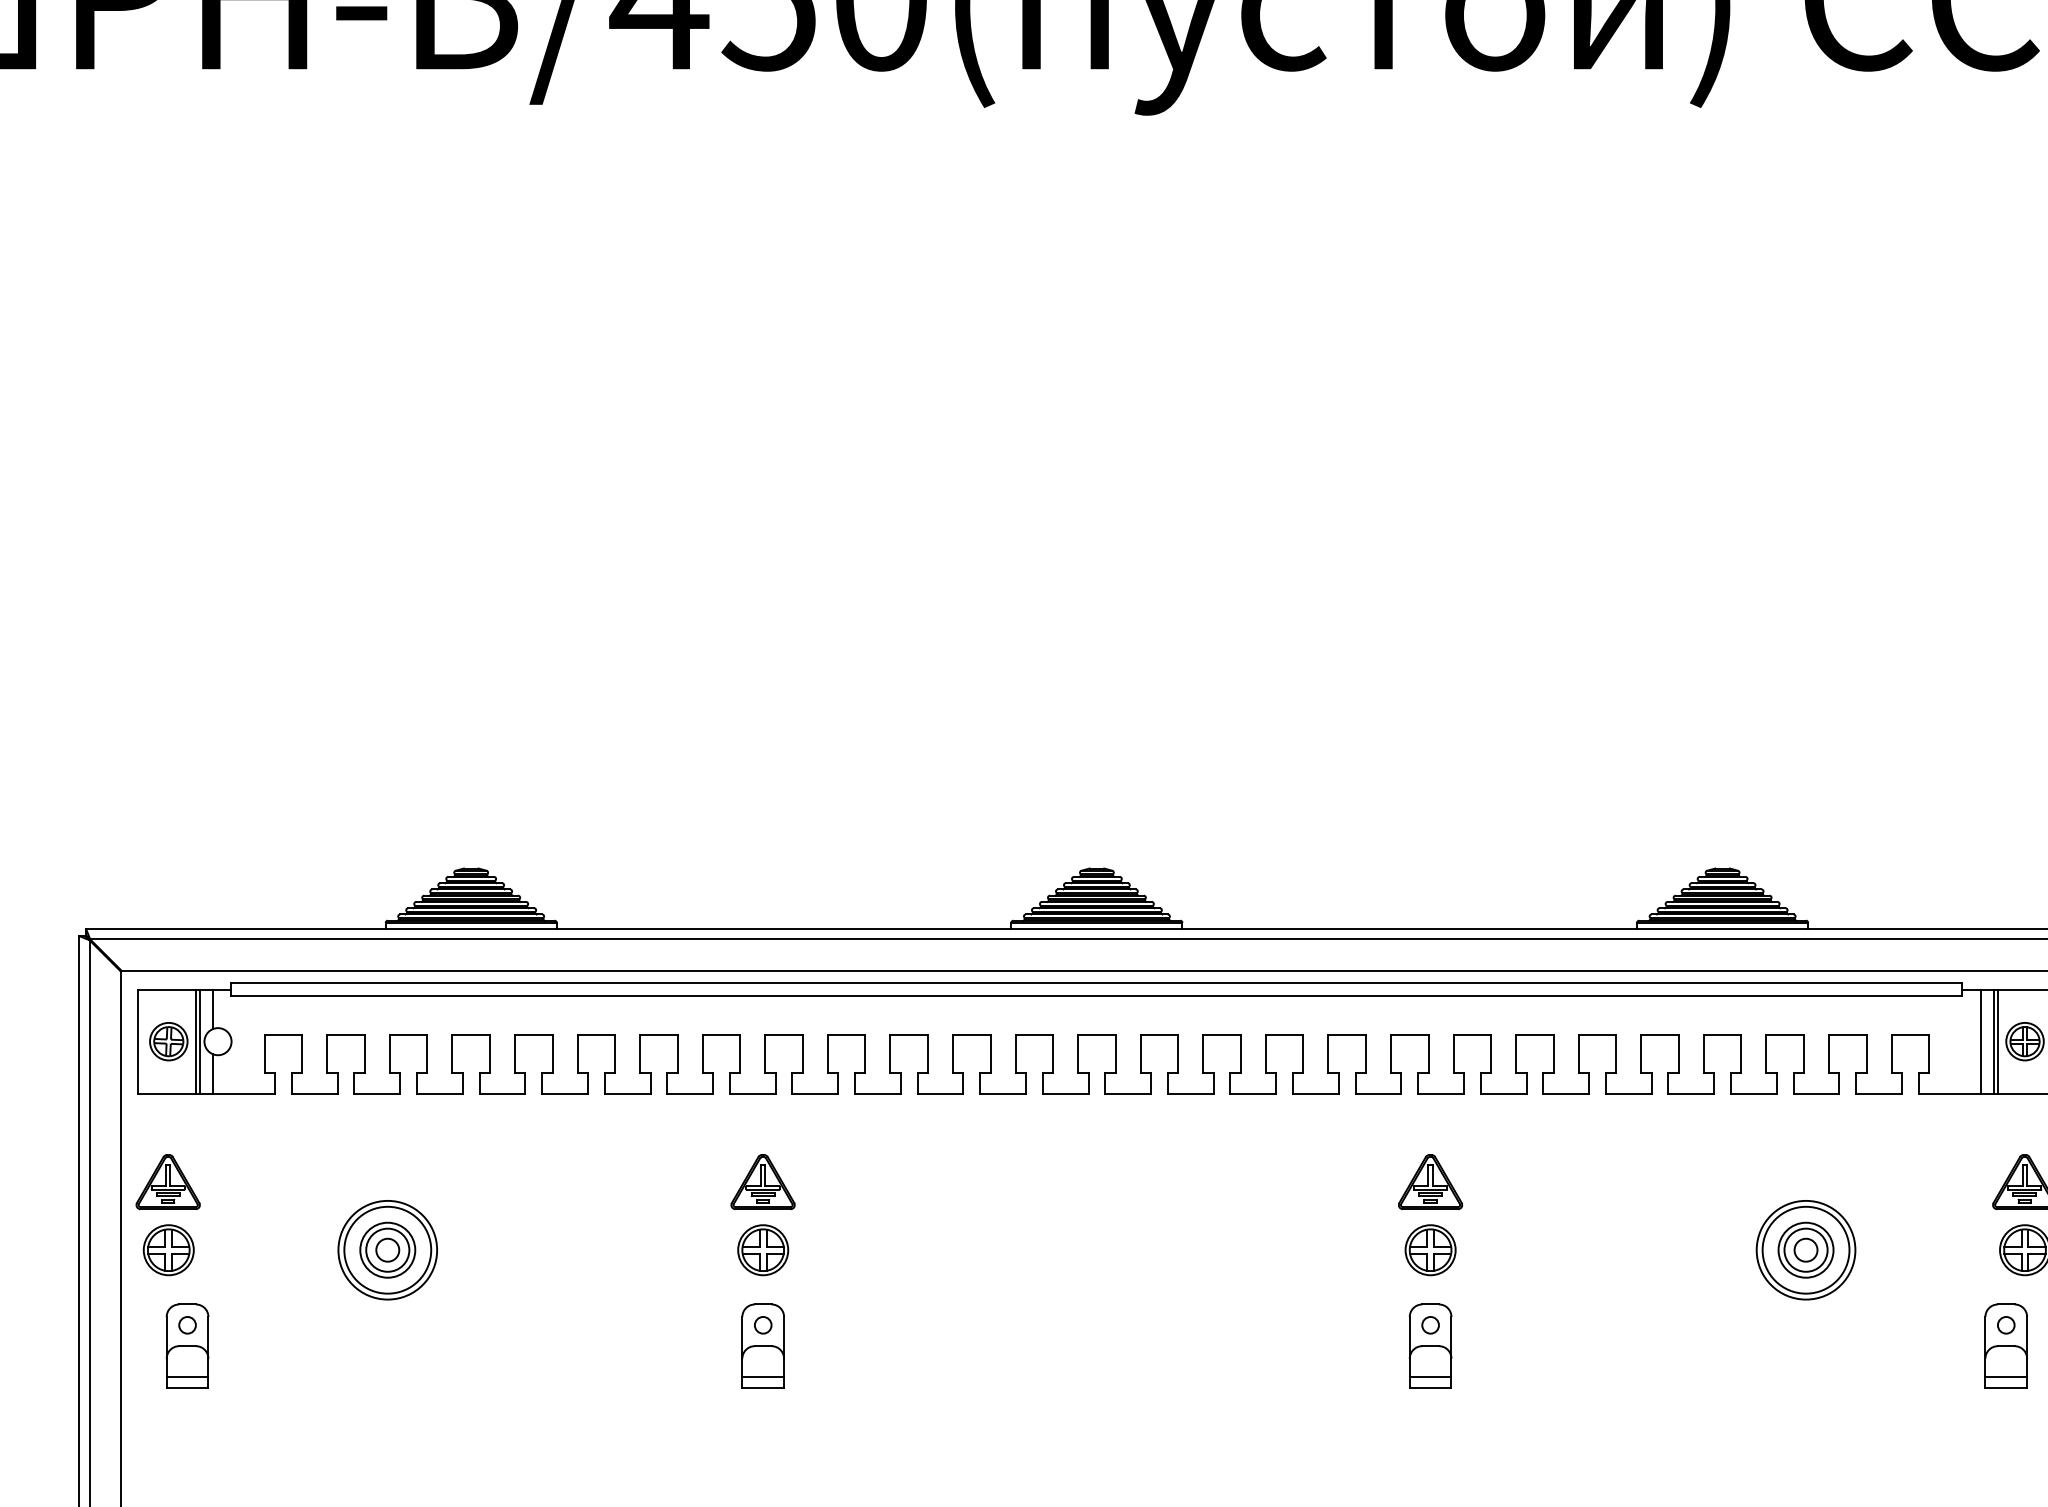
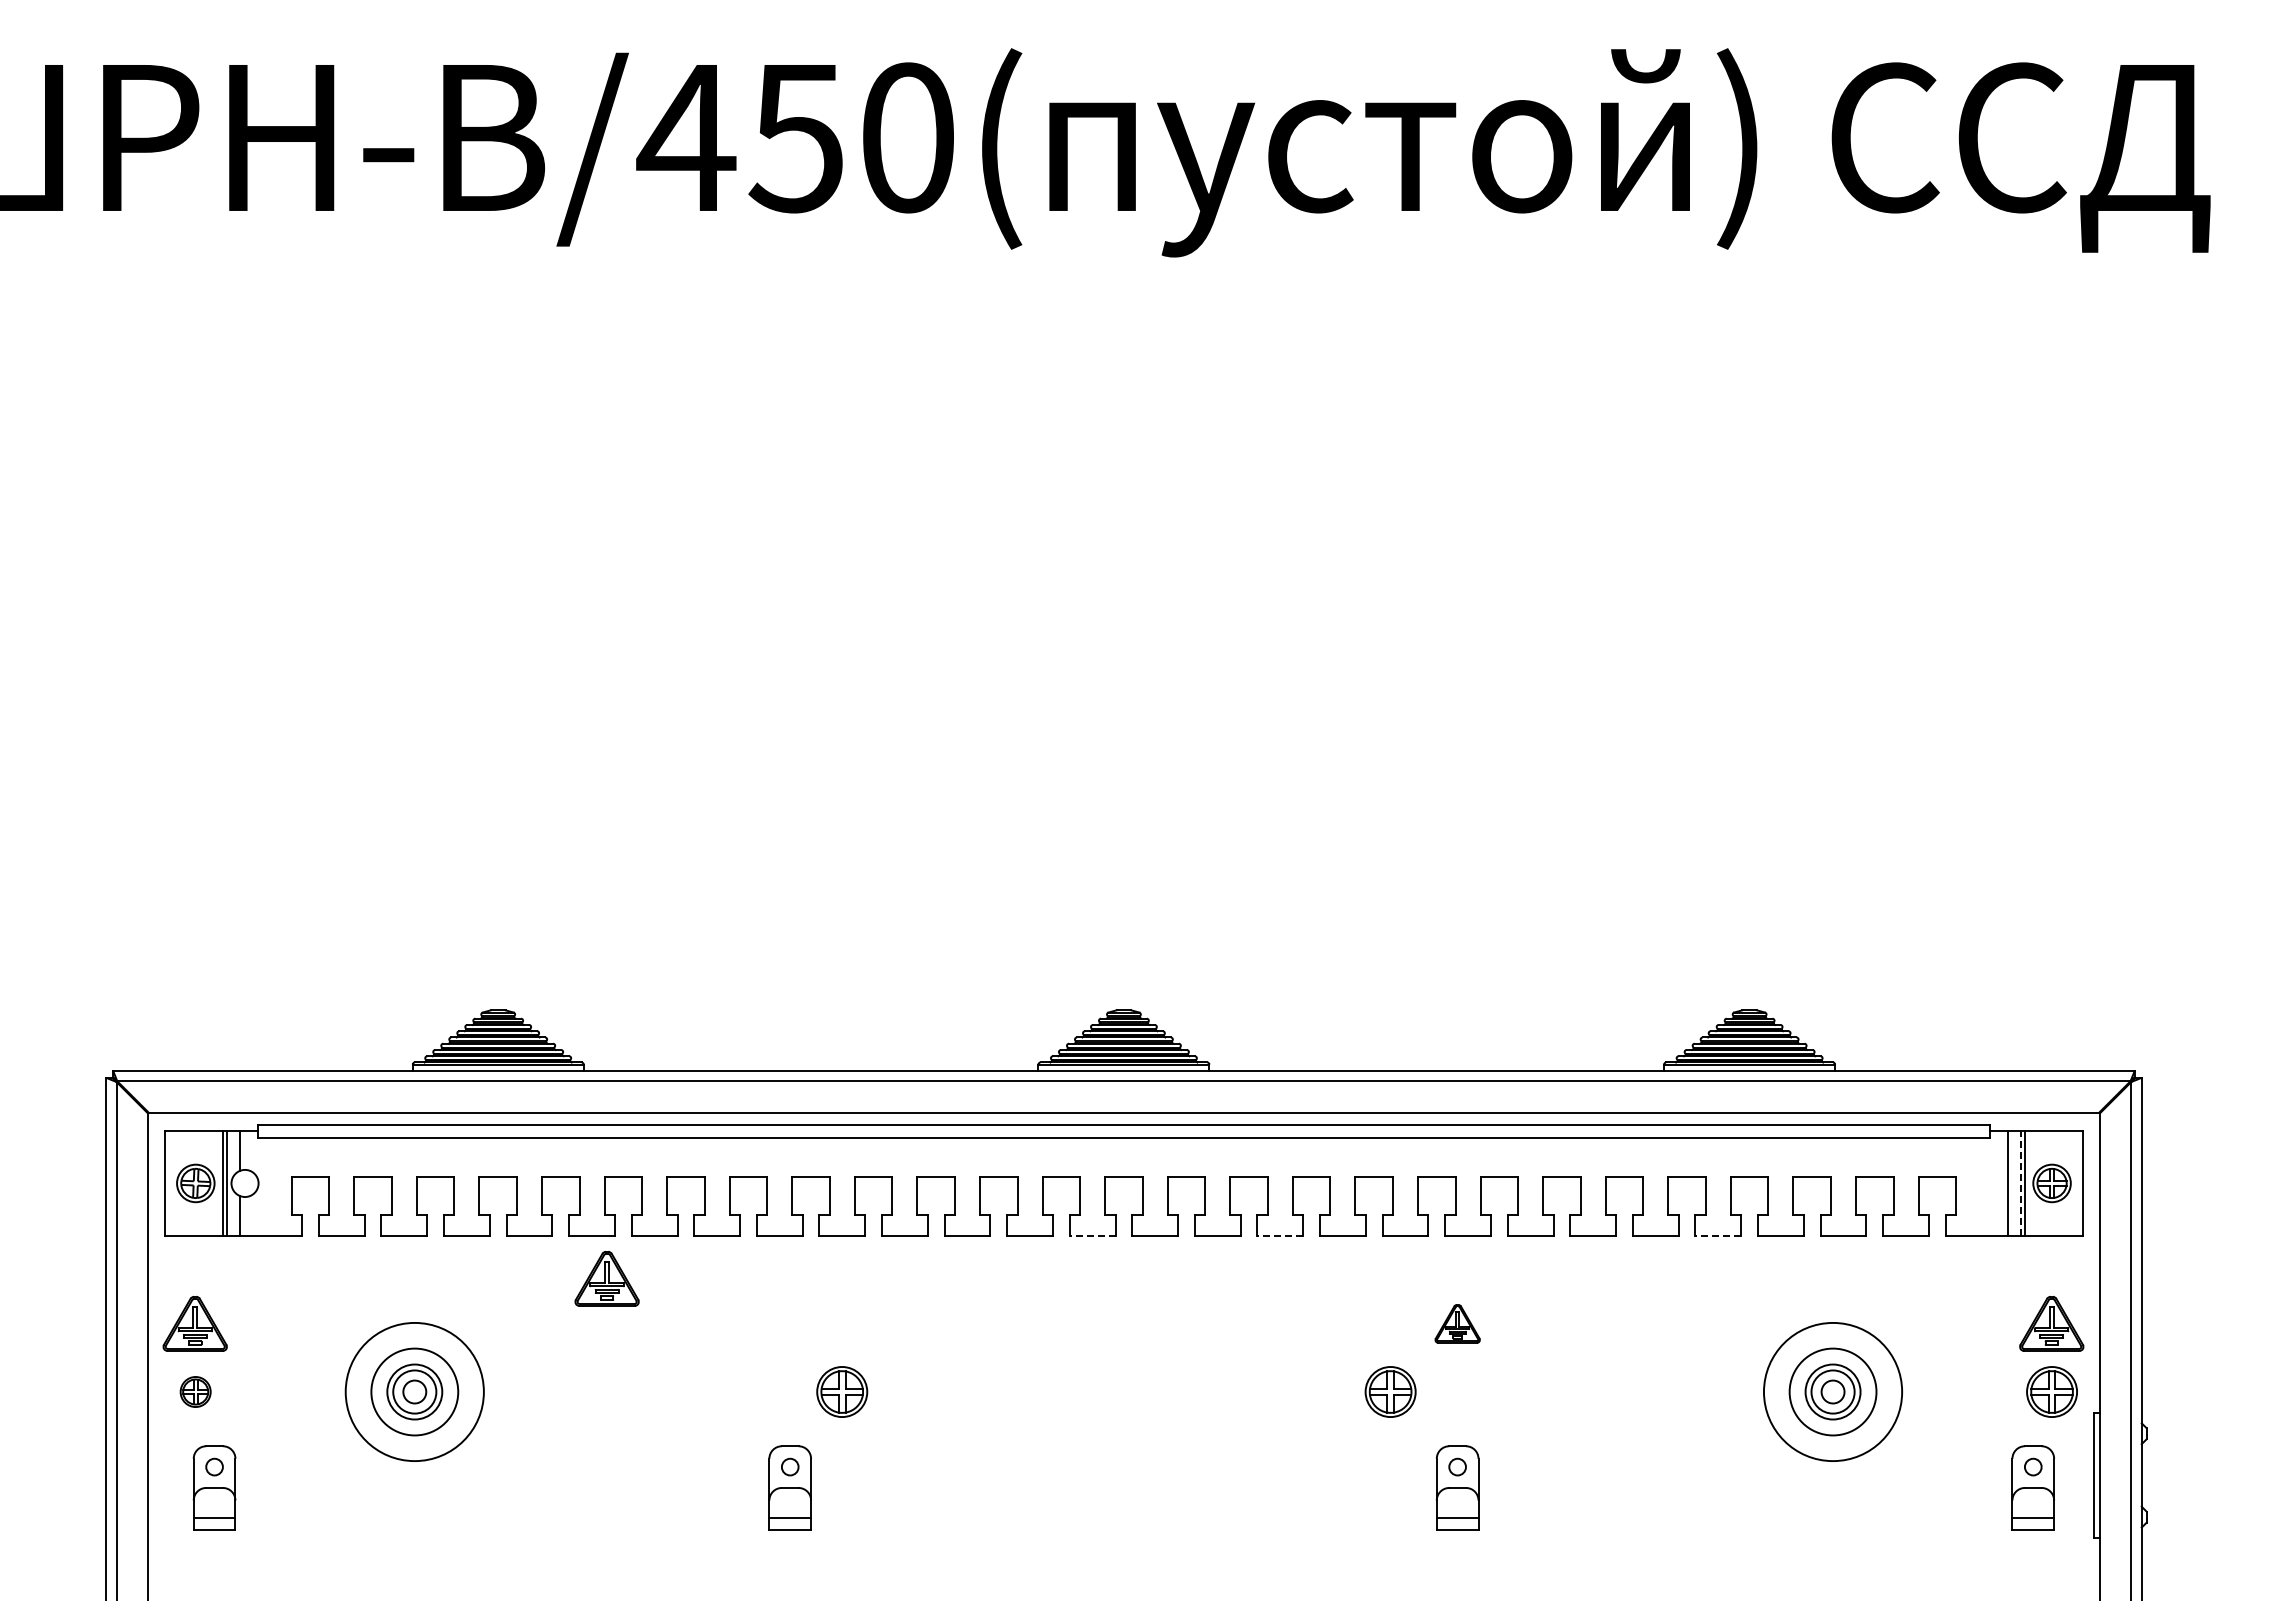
line: (1993, 1040) -> (2020, 1182), solid -> dashed
line: (1065, 1093) -> (1092, 1235), solid -> dashed
line: (1253, 1093) -> (1280, 1235), solid -> dashed
line: (1691, 1093) -> (1718, 1235), solid -> dashed
part: (762, 1181) -> (606, 1278), moved
part: (1430, 1181) -> (1457, 1323), size x0.7
part: (168, 1249) -> (195, 1391), size x0.6
circle: (387, 1249) -> (414, 1391), size x1.4
part: (763, 1249) -> (842, 1391), moved
part: (1430, 1249) -> (1390, 1391), moved
circle: (1805, 1249) -> (1832, 1391), size x1.4

